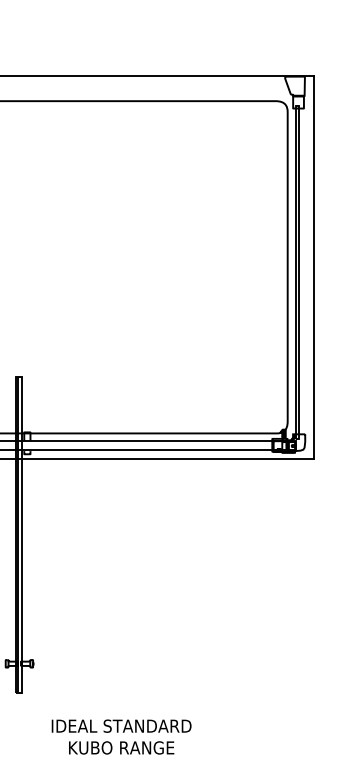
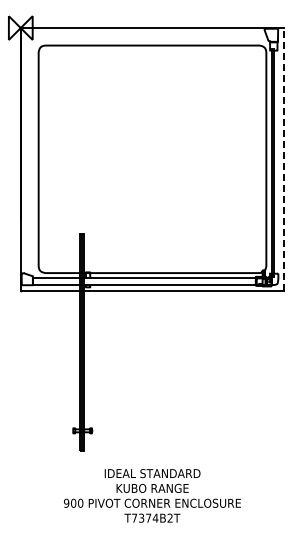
line: (314, 266) -> (284, 158), solid -> dashed

